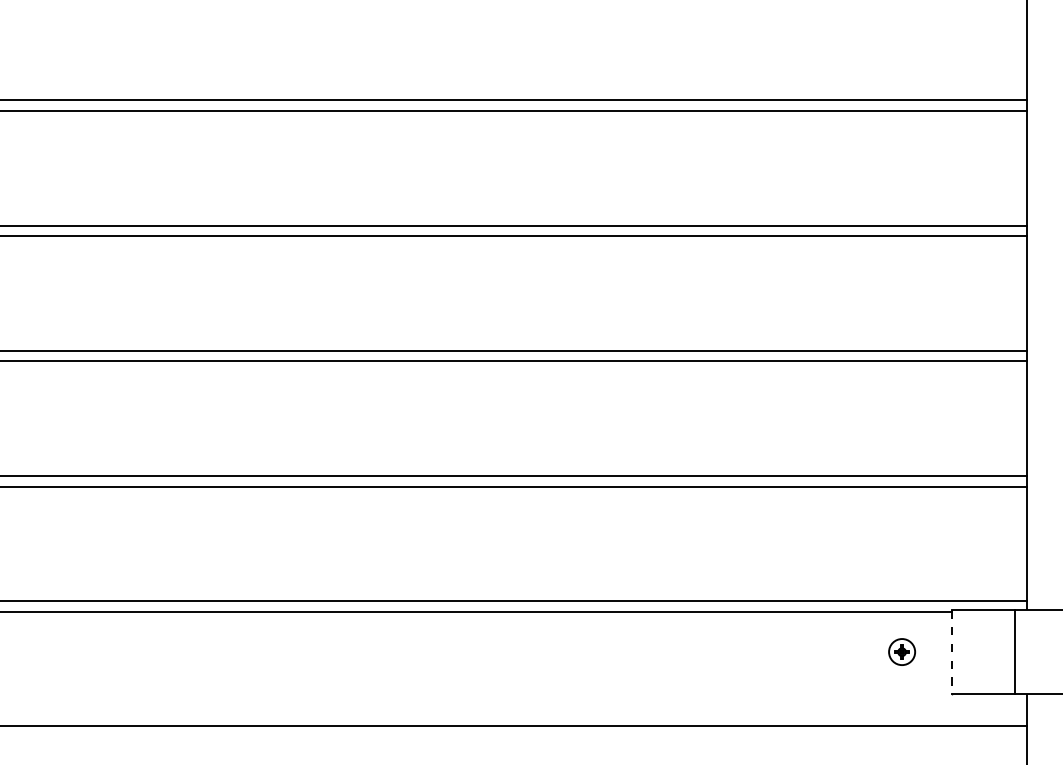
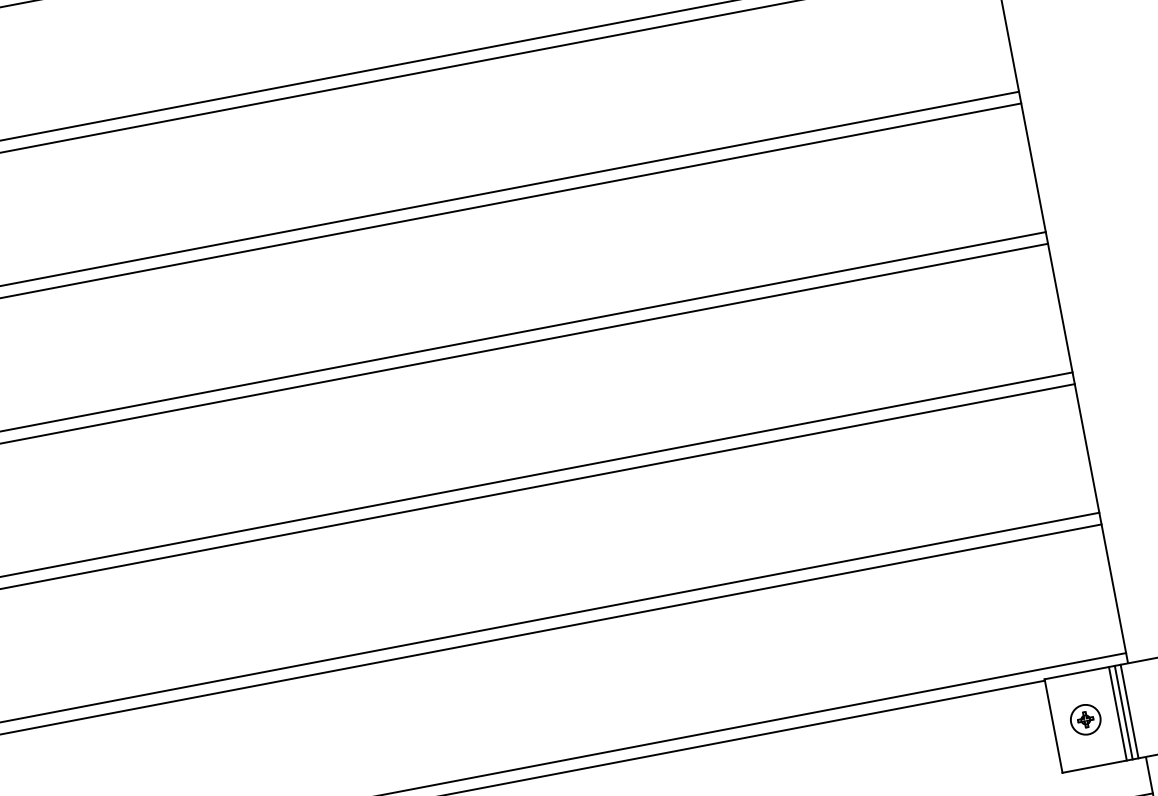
part: (901, 651) -> (1084, 719), moved
line: (1009, 651) -> (1117, 713), added
line: (1020, 651) -> (1129, 710), added
line: (952, 652) -> (1053, 726), dashed -> solid

